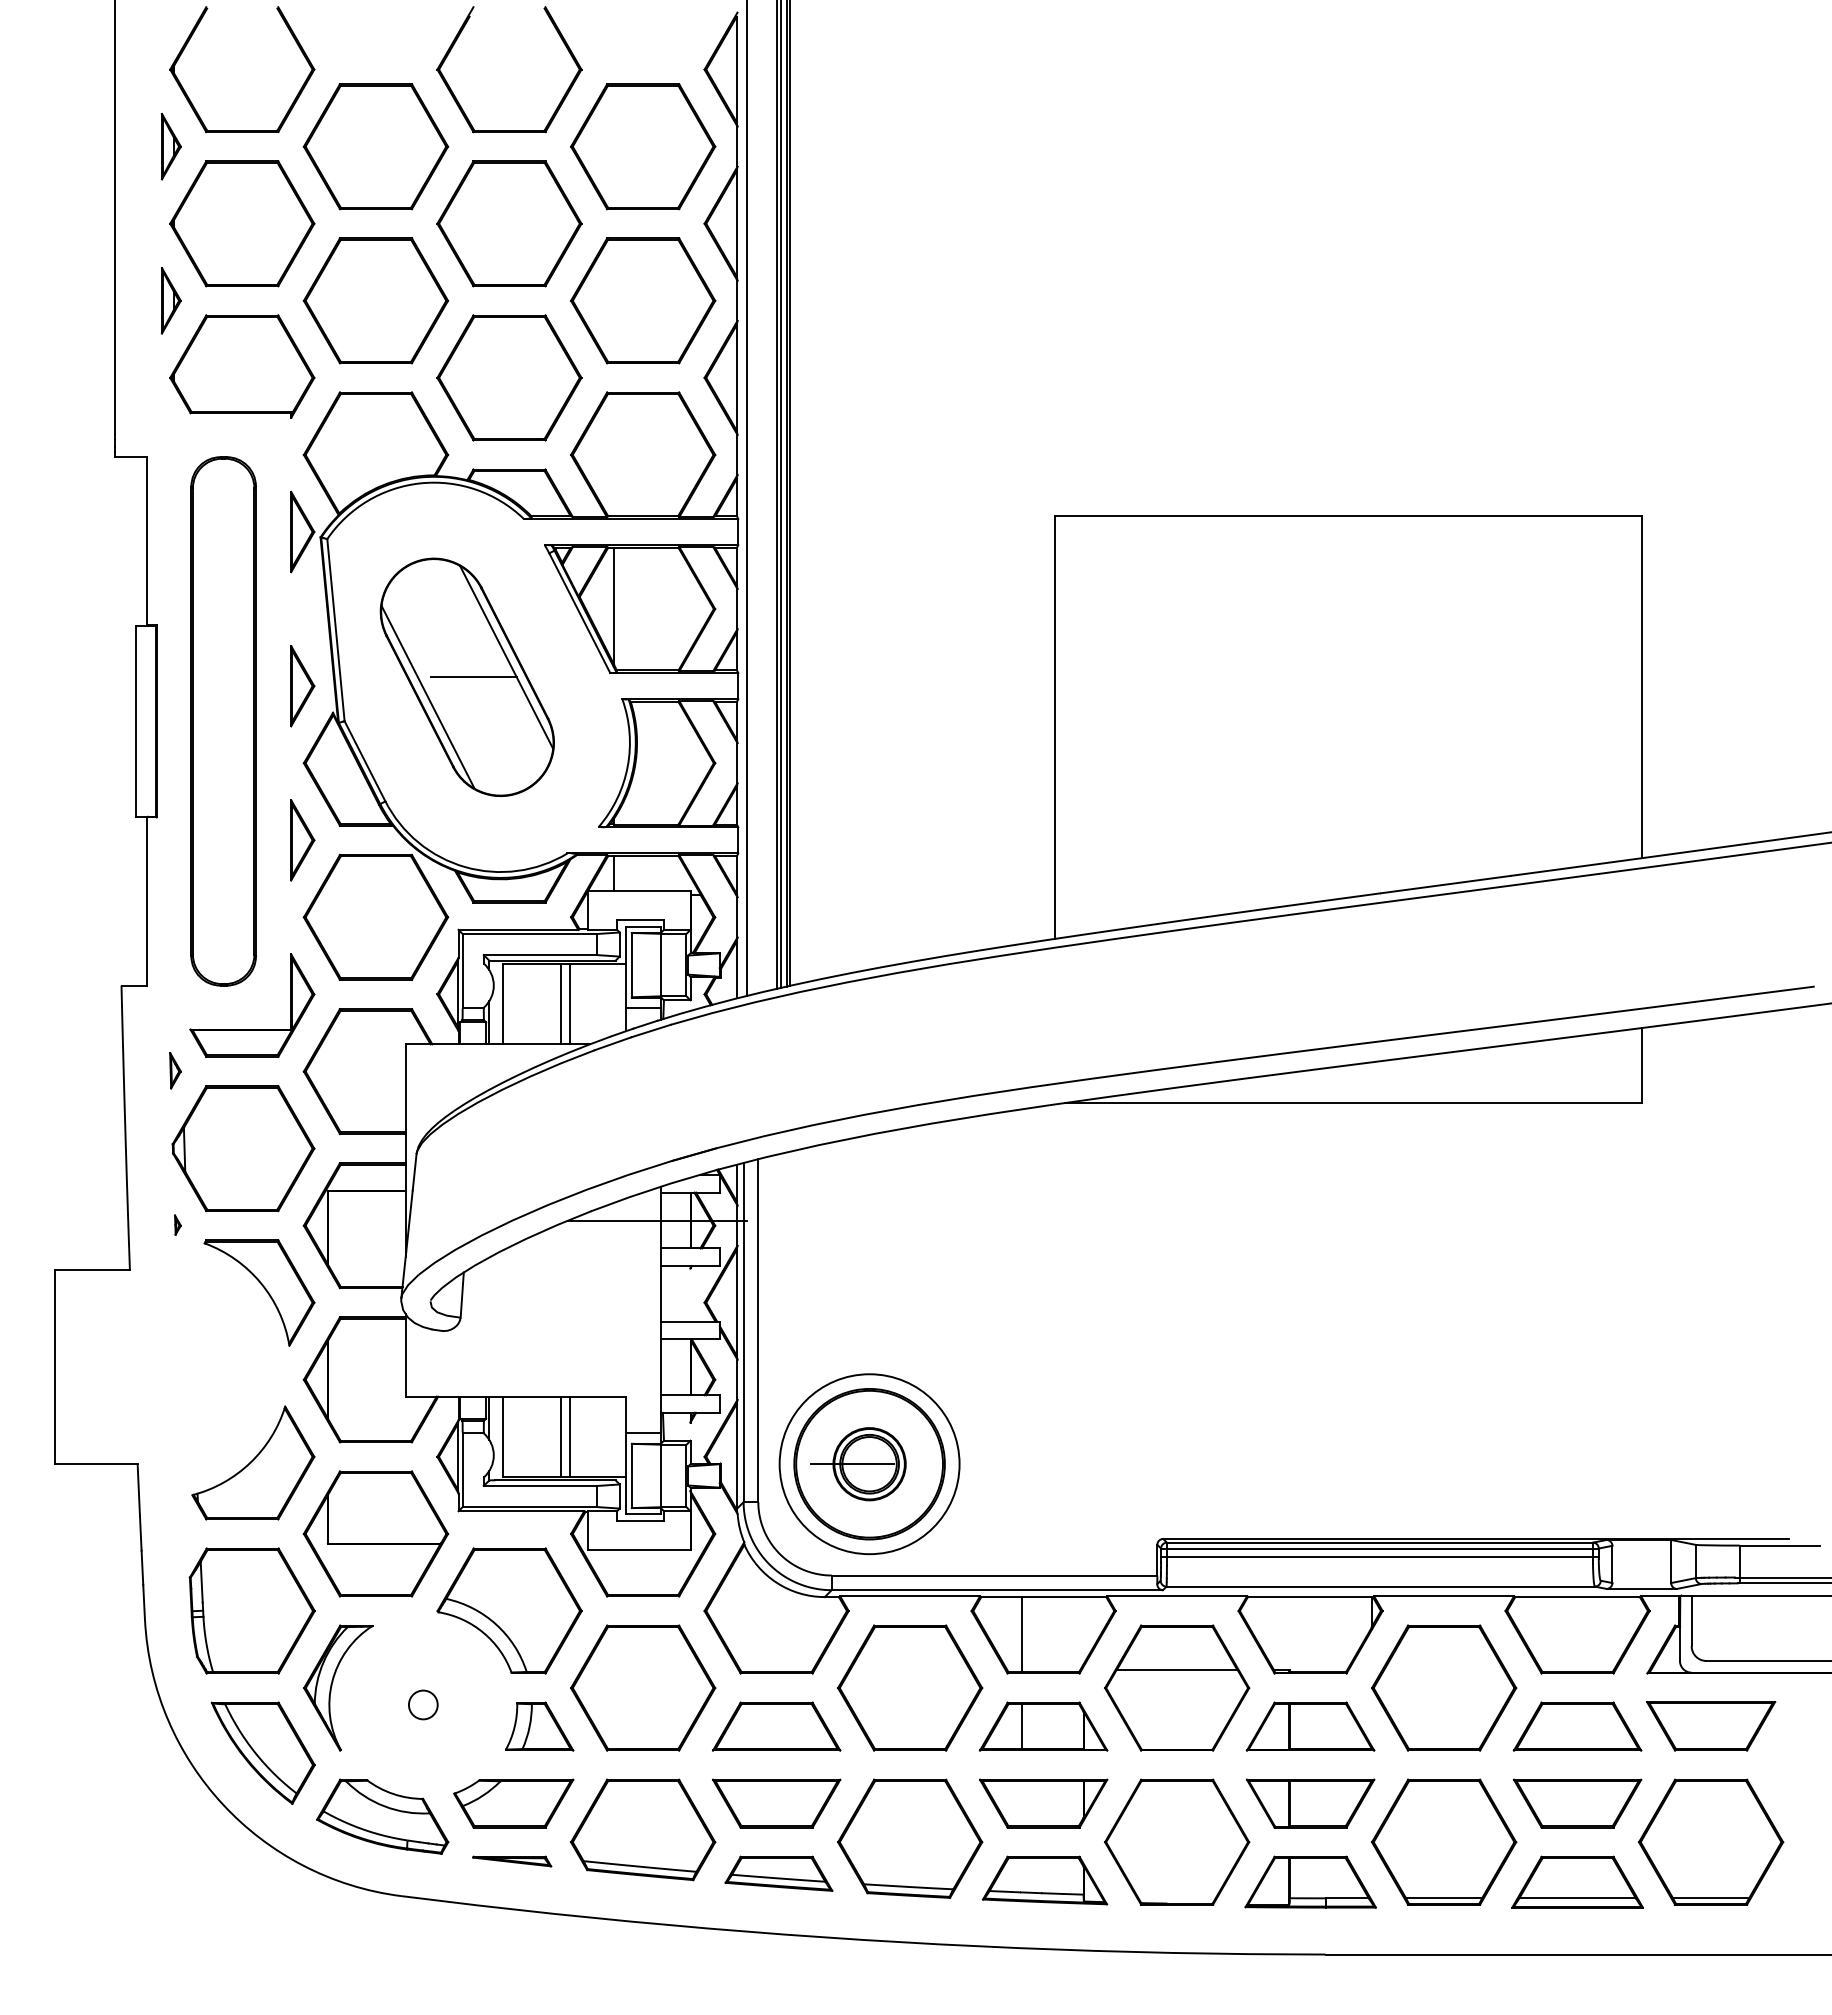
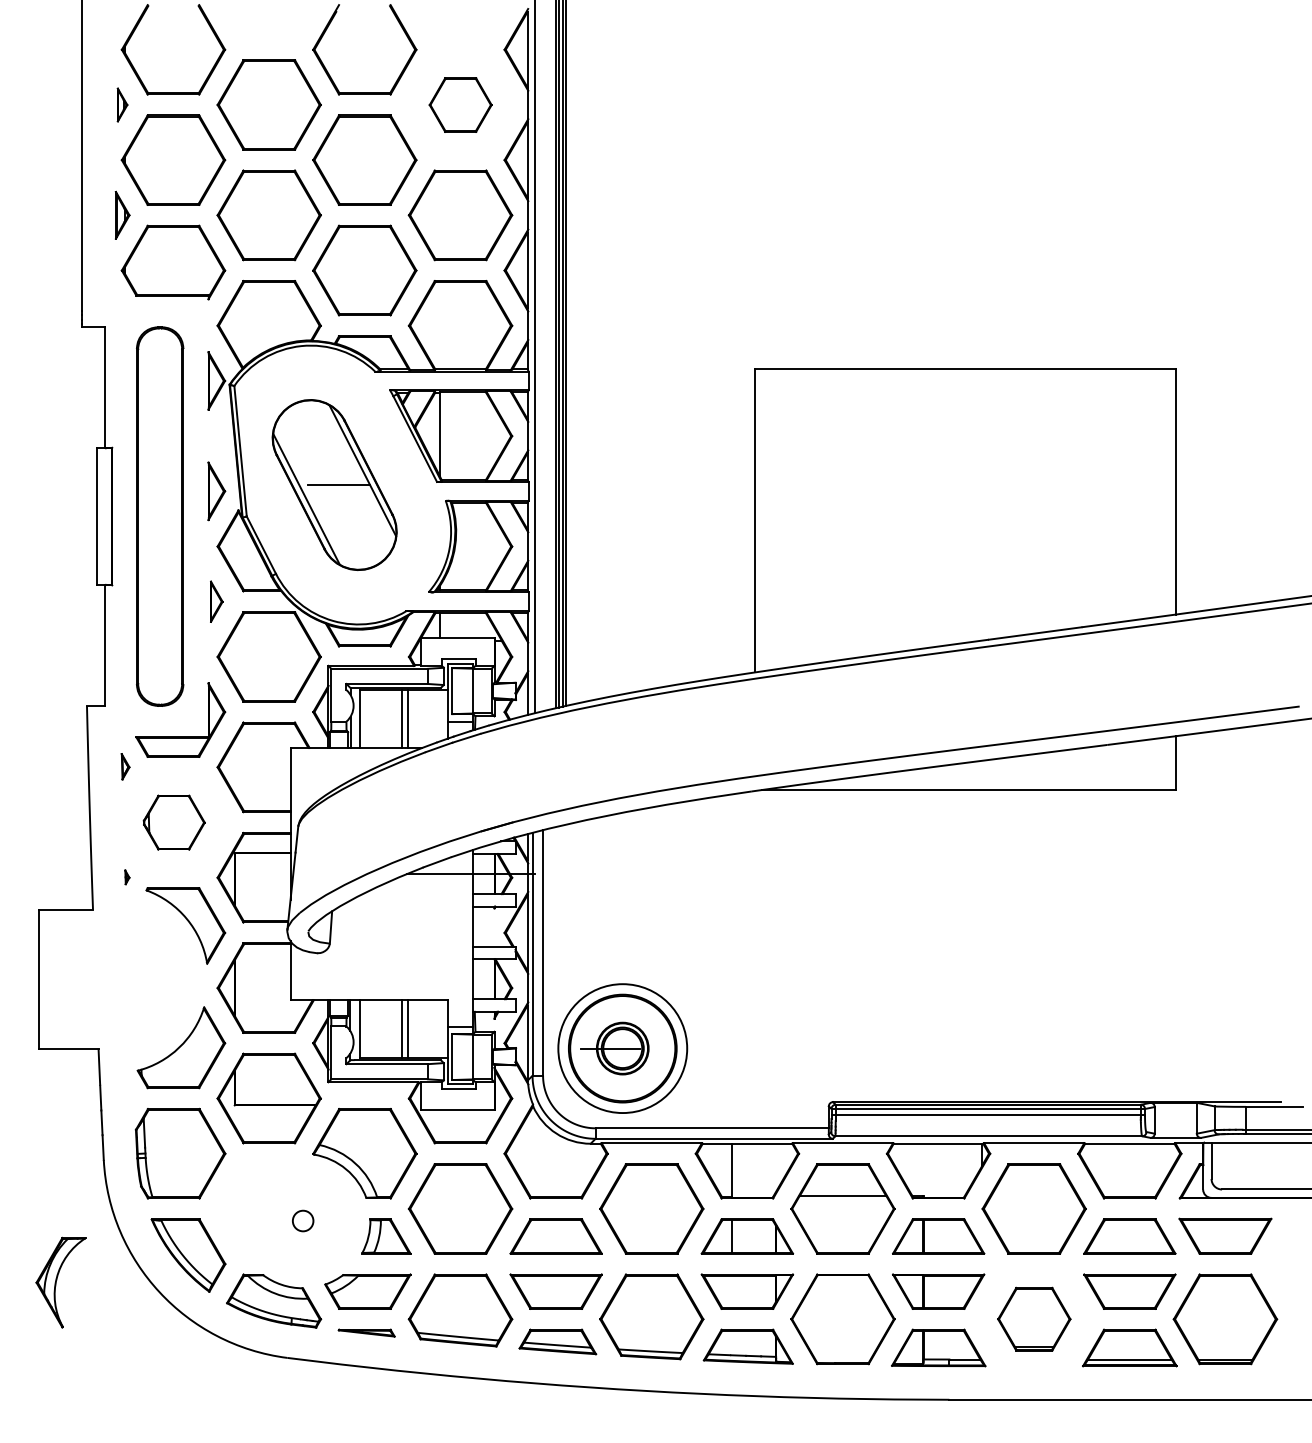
part: (170, 146) -> (122, 104), size x0.7
part: (643, 146) -> (460, 104), size x0.6
part: (302, 840) -> (216, 601), size x0.7
part: (243, 1148) -> (174, 822), size x0.6
part: (332, 1686) -> (56, 1281), moved
part: (1444, 1841) -> (1034, 1318), size x0.7

